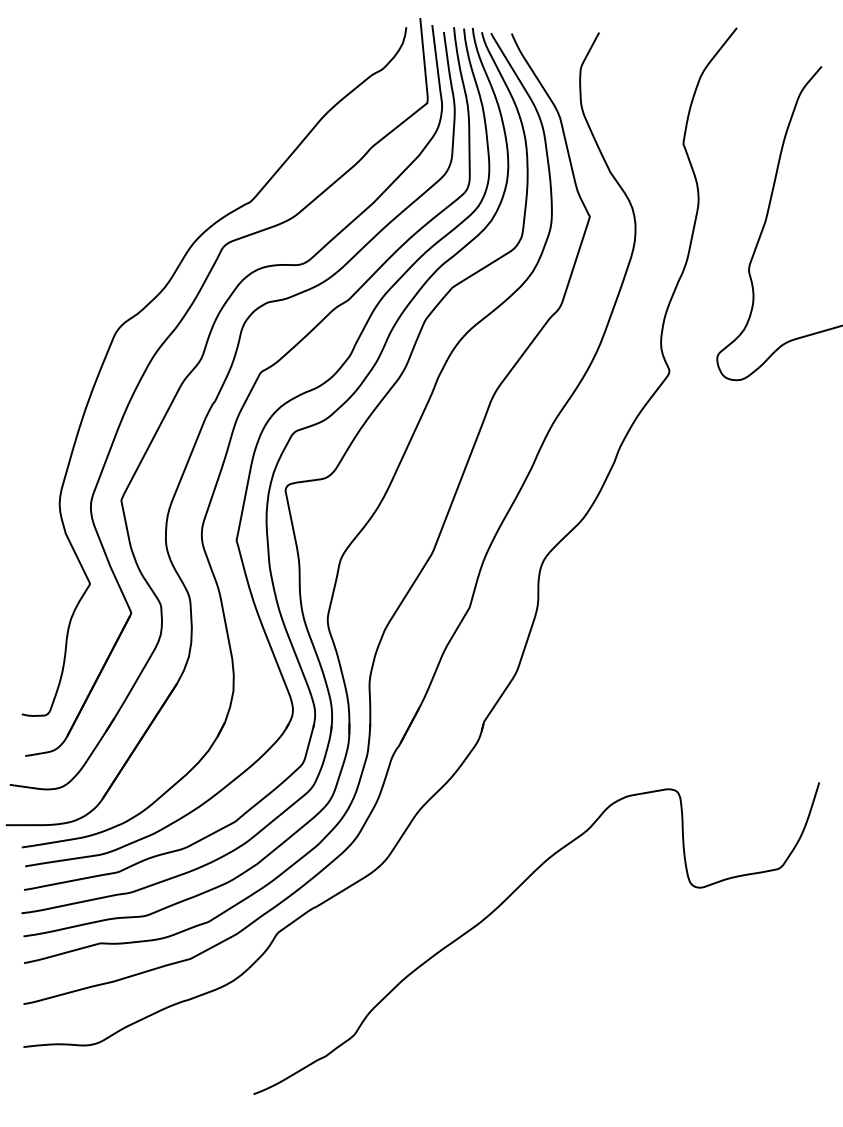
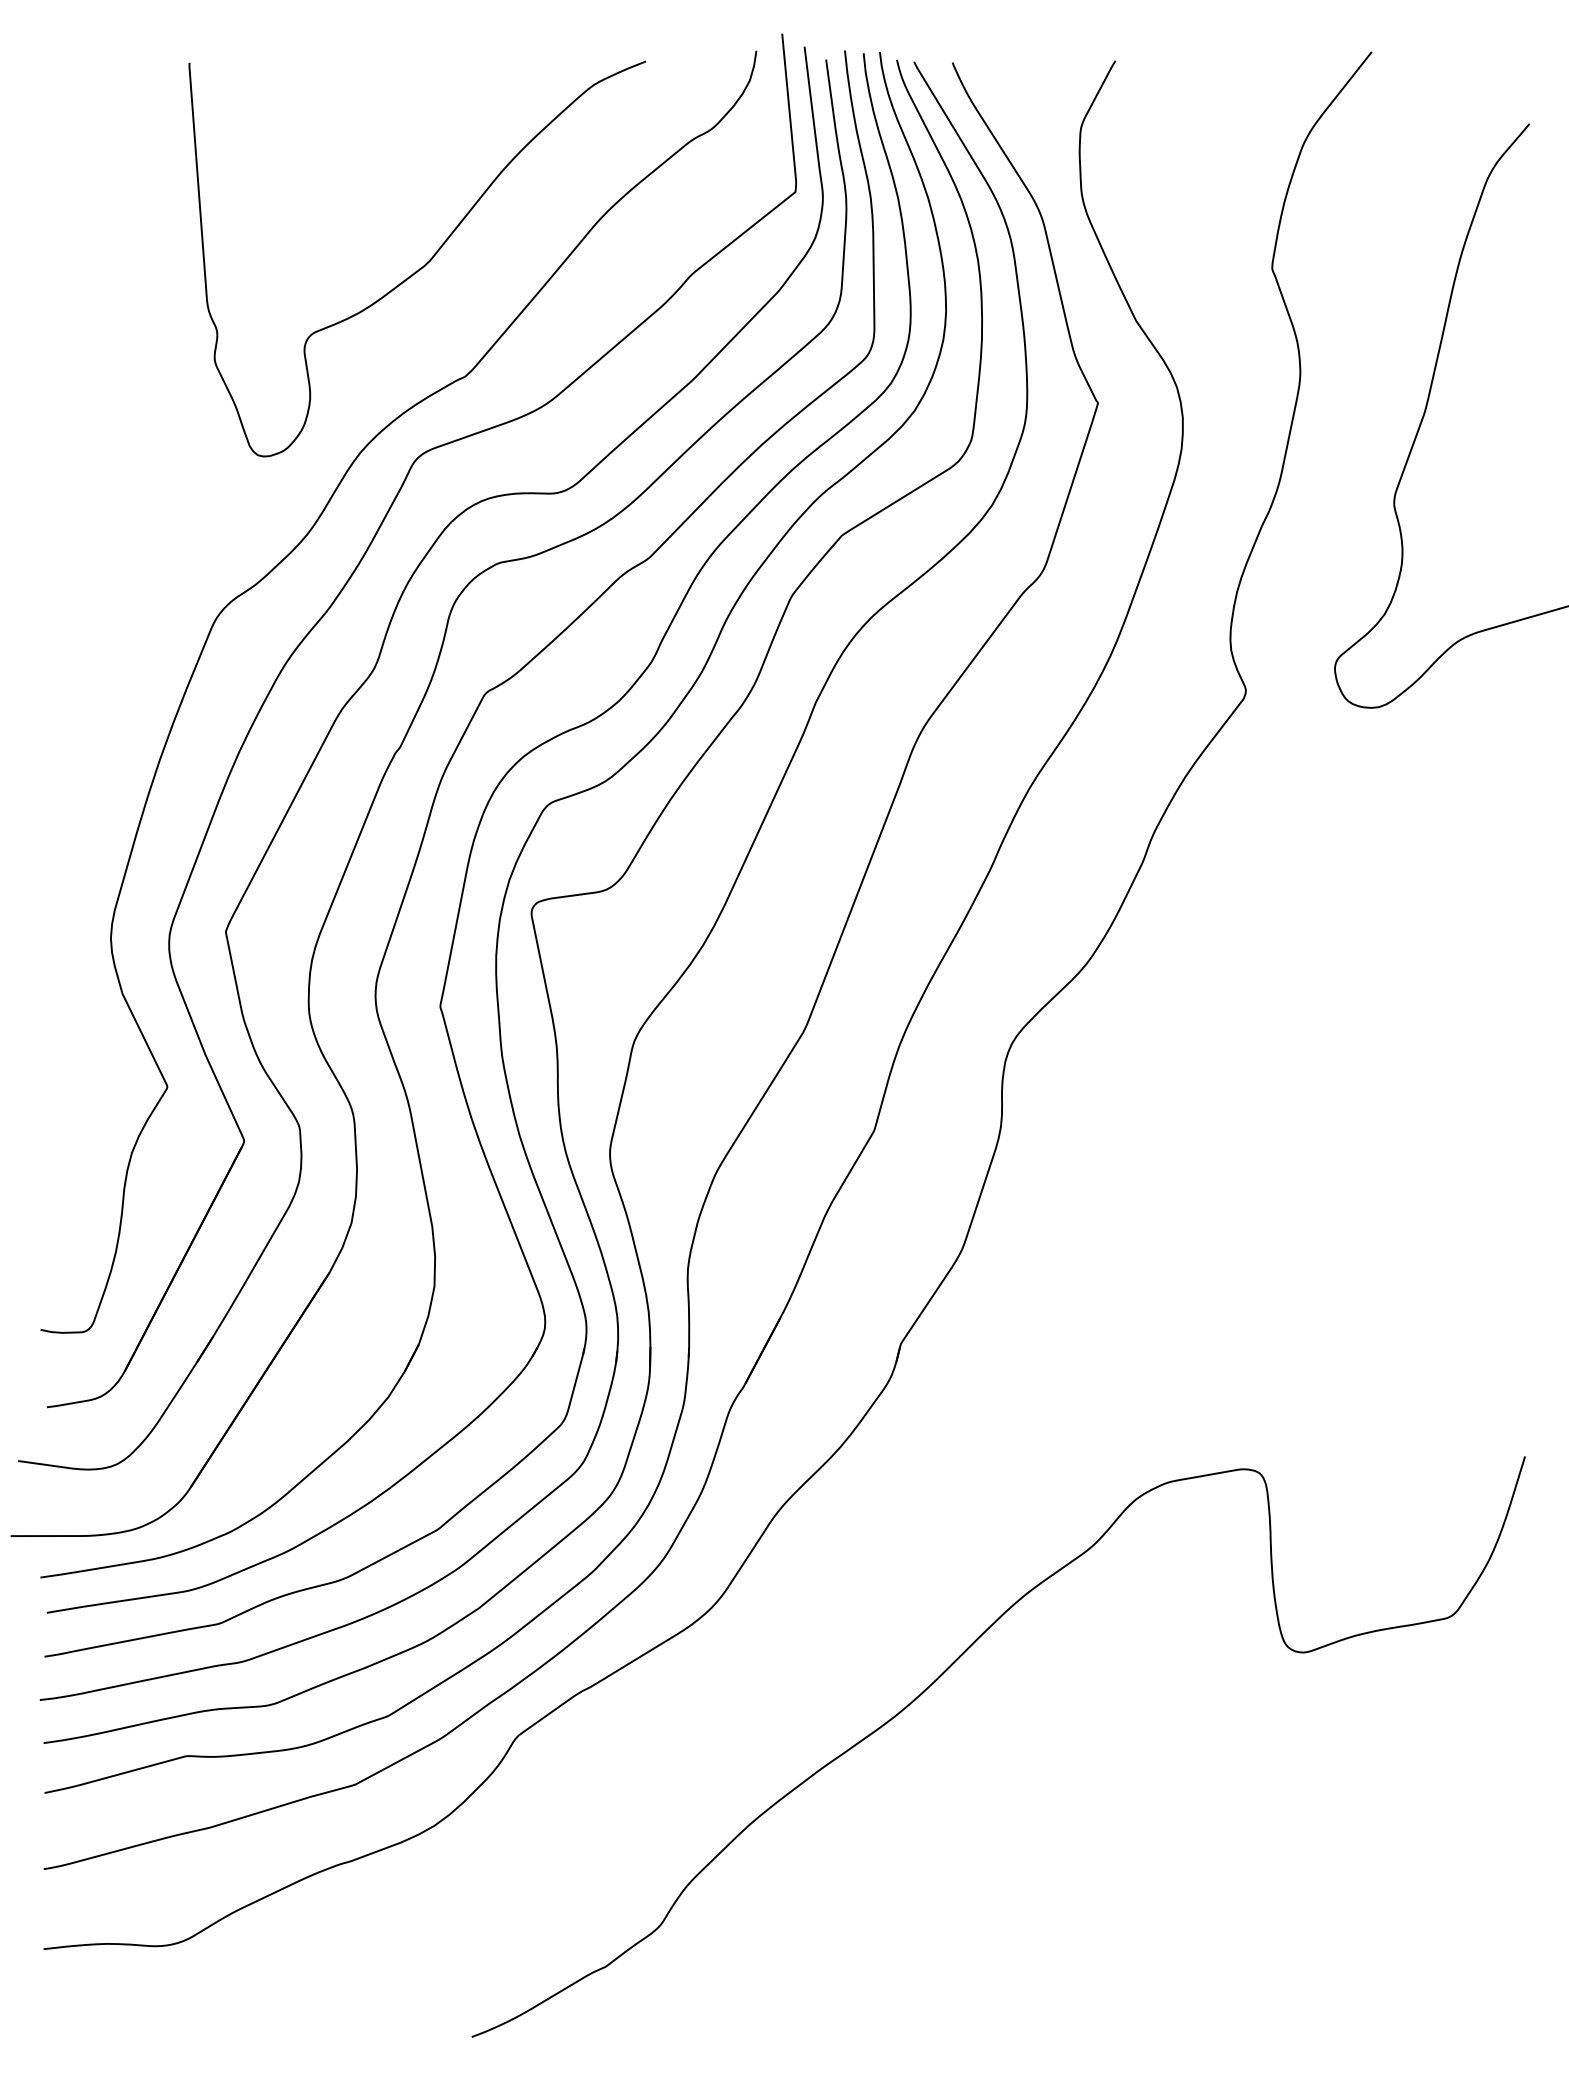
curve: (226, 142) -> (421, 265), added

